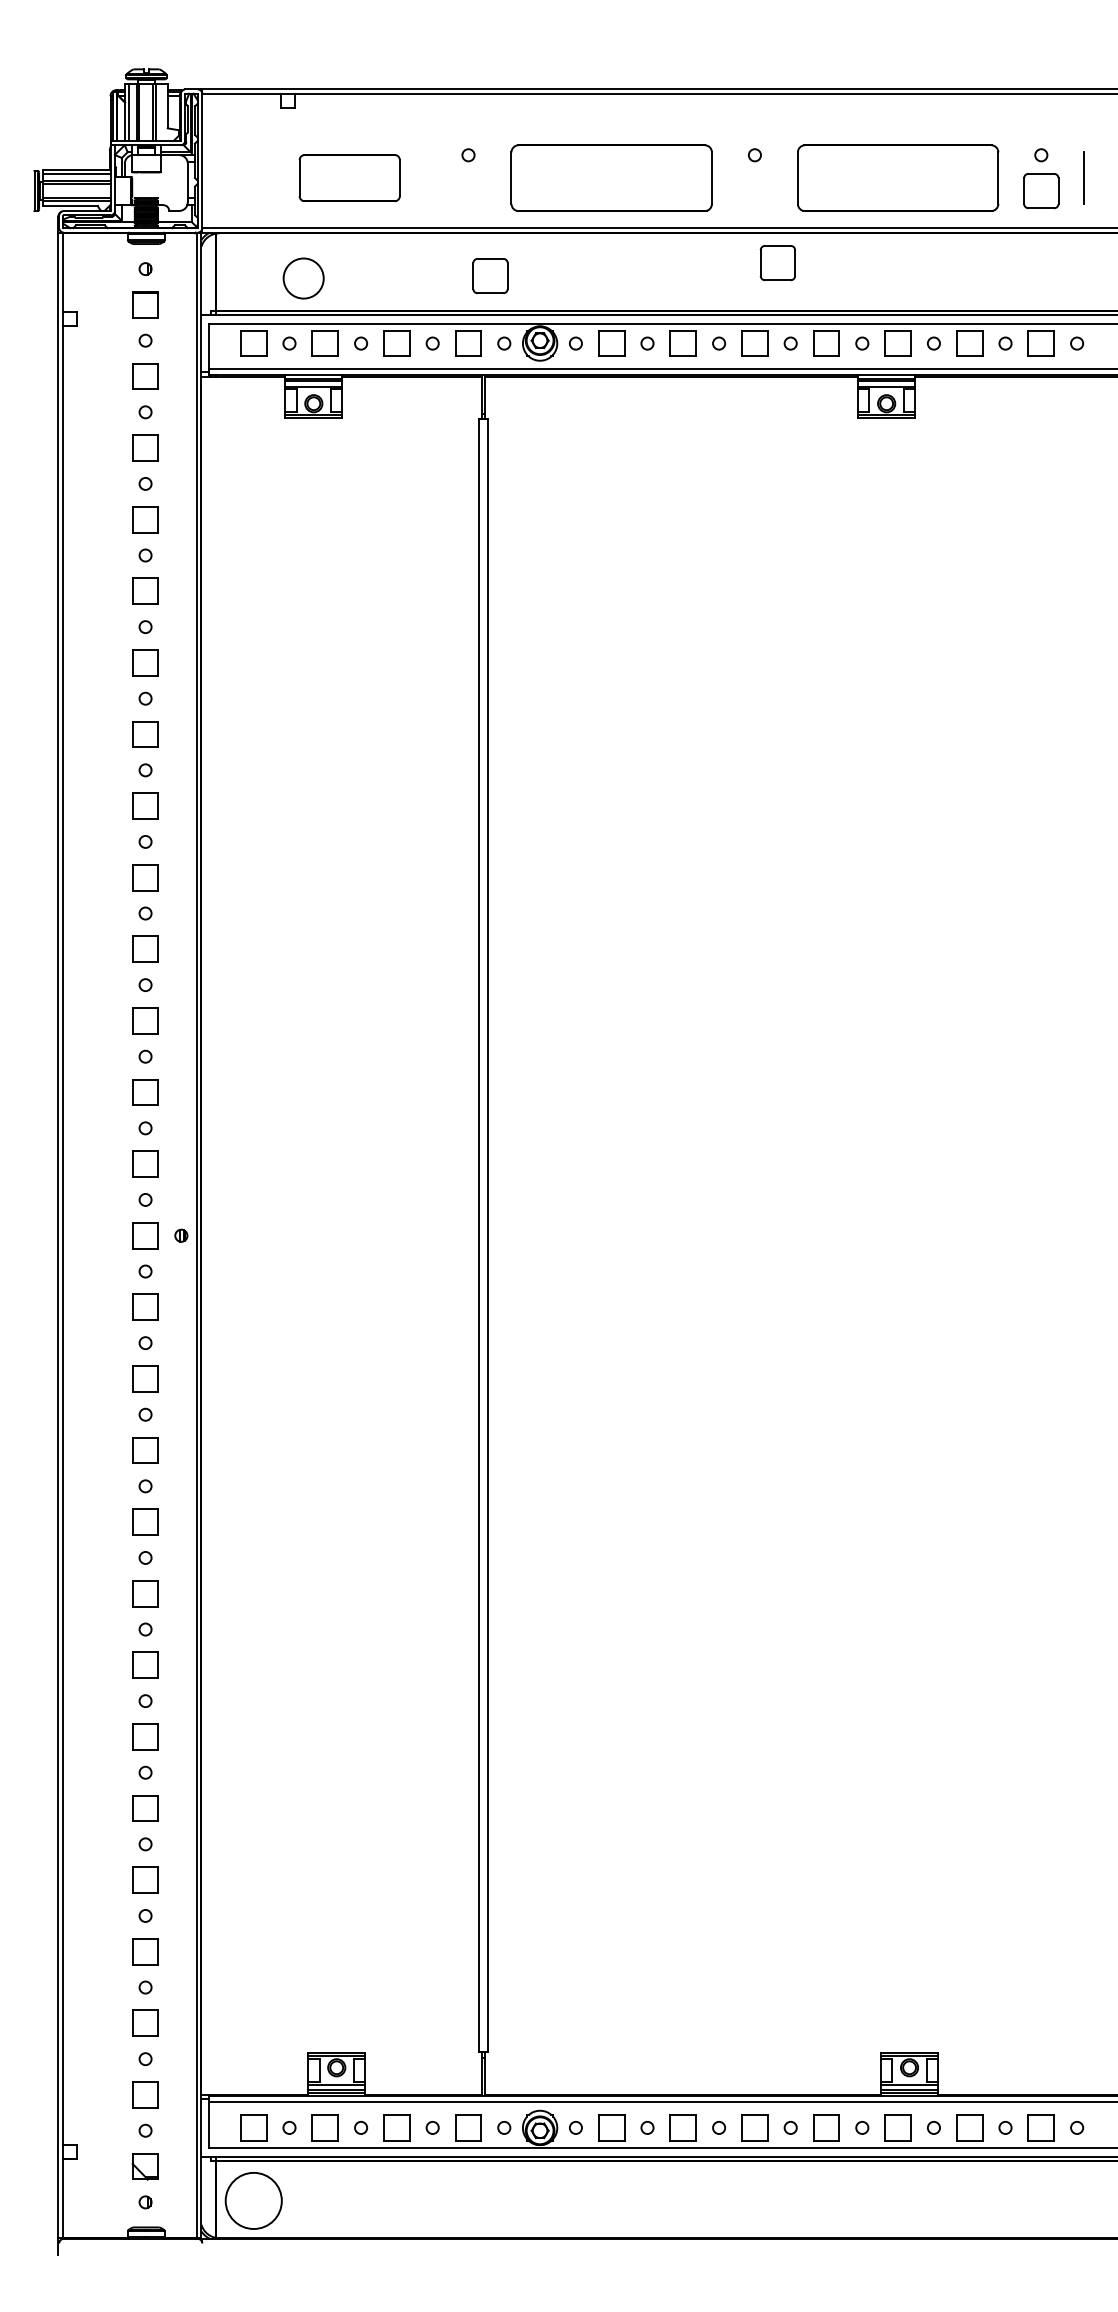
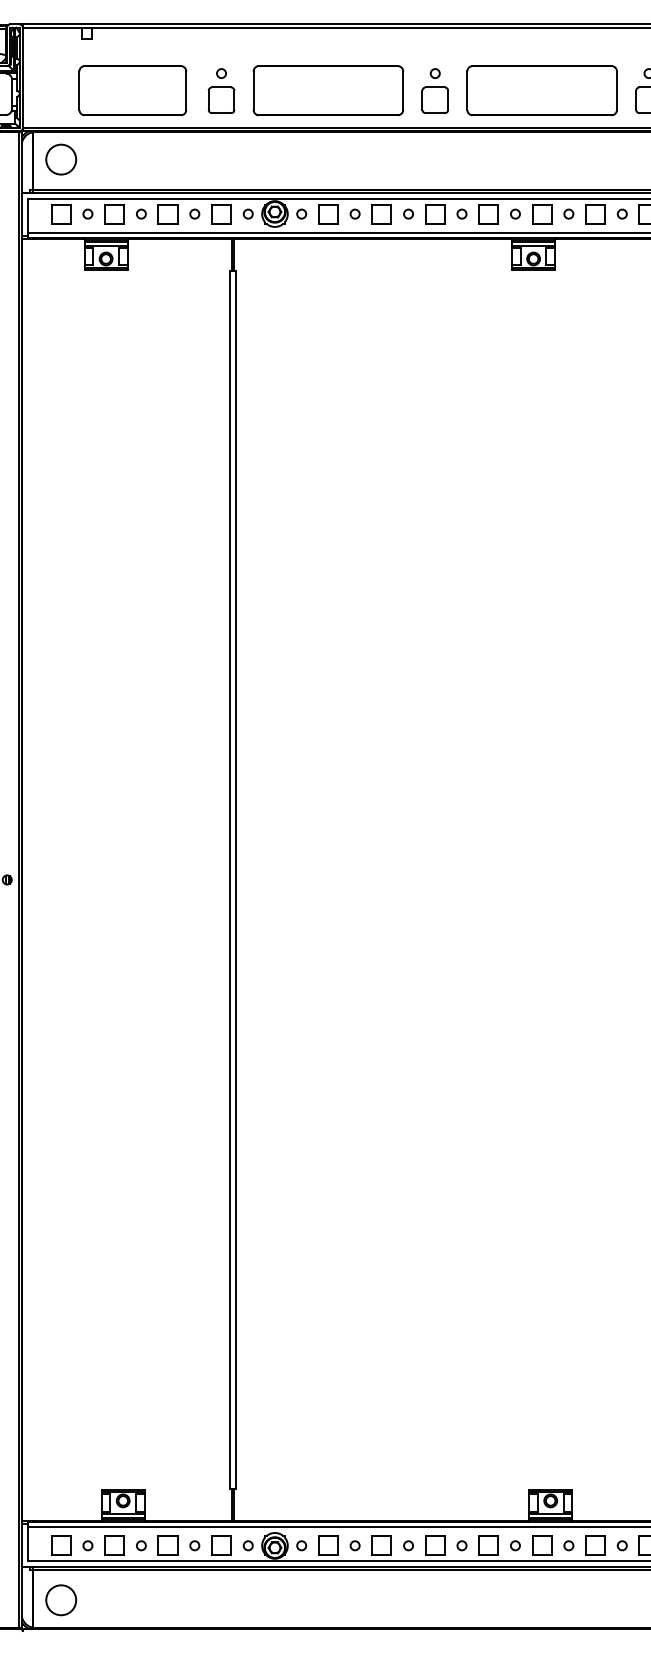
part: (349, 177) -> (132, 90), size x1.43
part: (777, 263) -> (434, 100), moved
part: (490, 275) -> (221, 99), moved
circle: (303, 278) -> (61, 159), moved
circle: (253, 2200) -> (61, 1599), size x0.71

